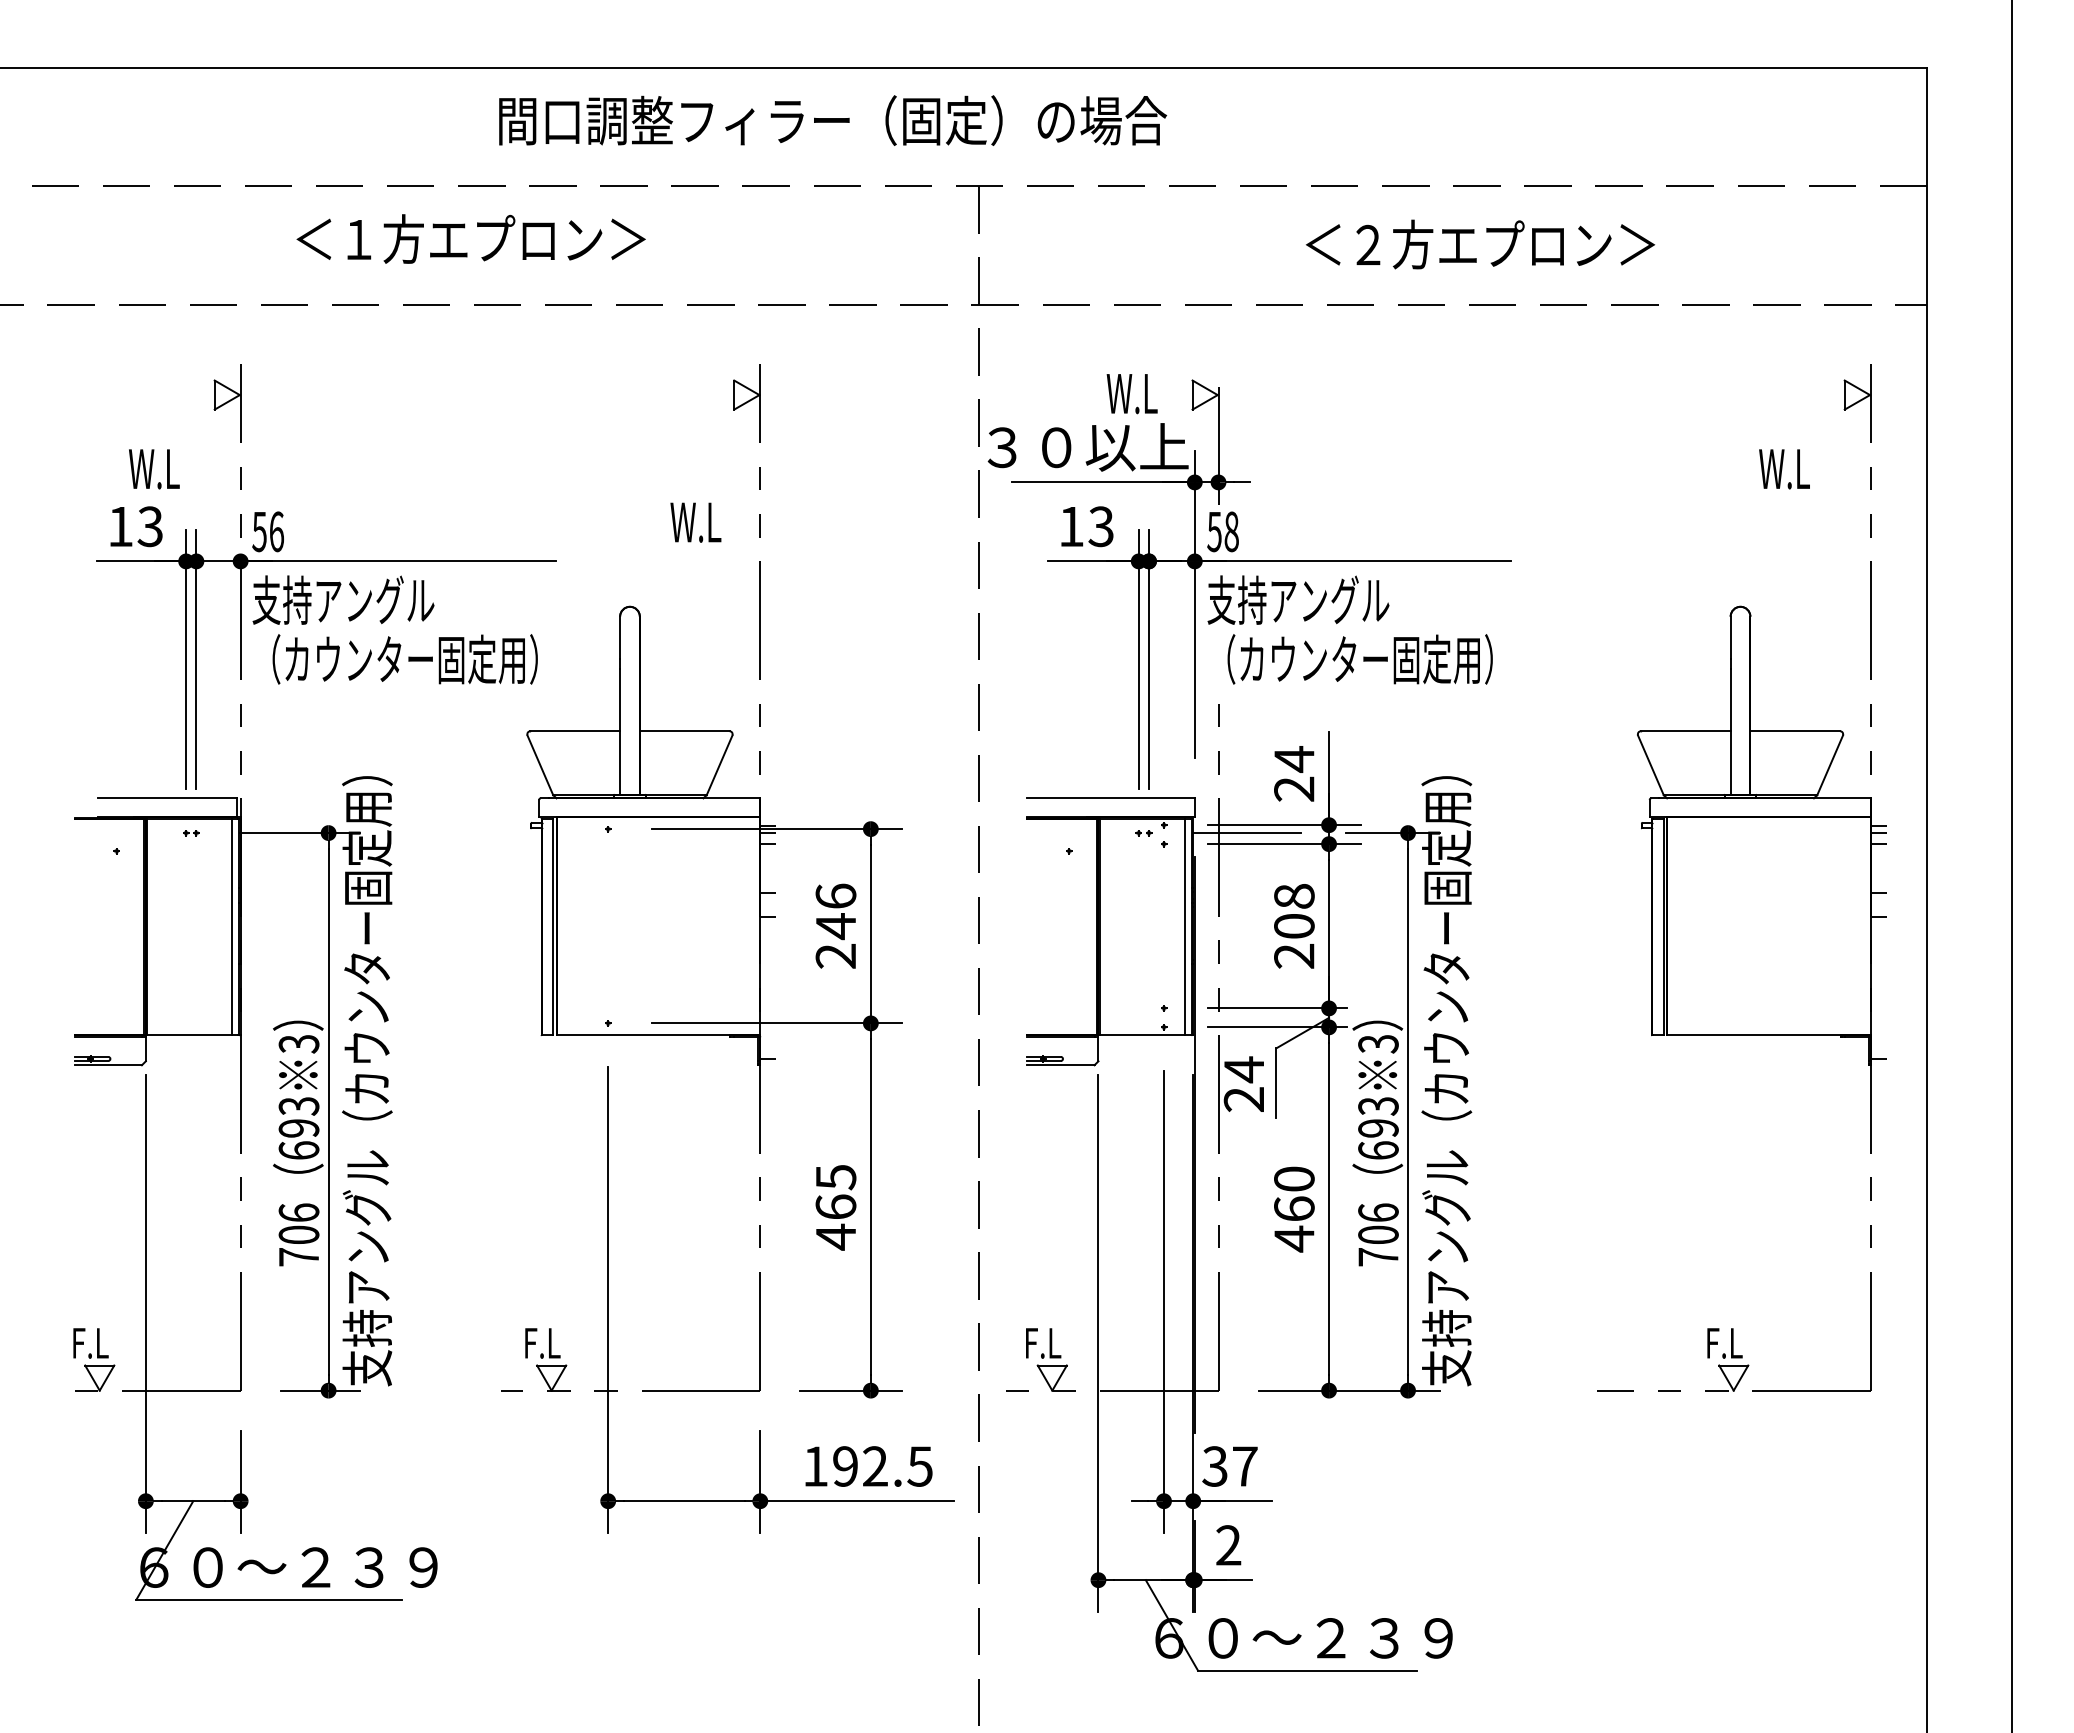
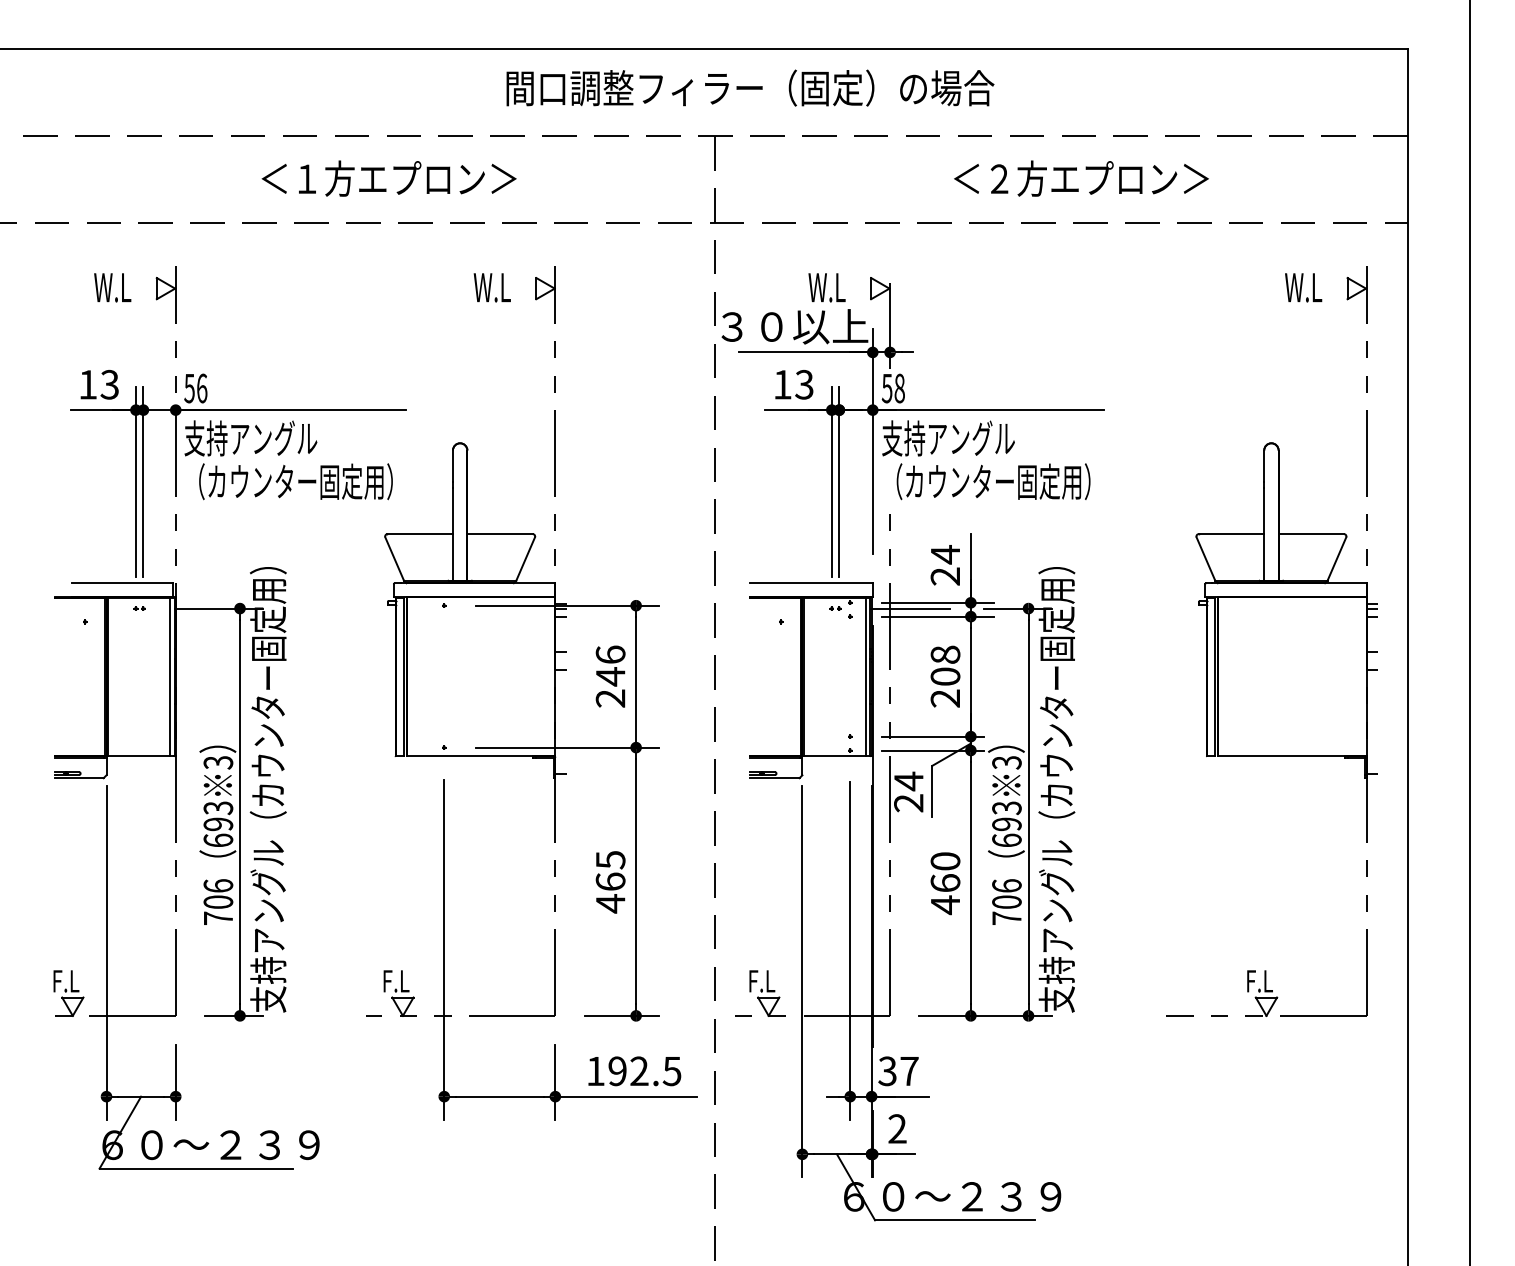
text: (833, 119) -> (750, 87), moved
text: (470, 238) -> (388, 178), moved
text: (154, 468) -> (112, 287), moved
text: (1784, 468) -> (1303, 287), moved
text: (694, 522) -> (491, 287), moved

